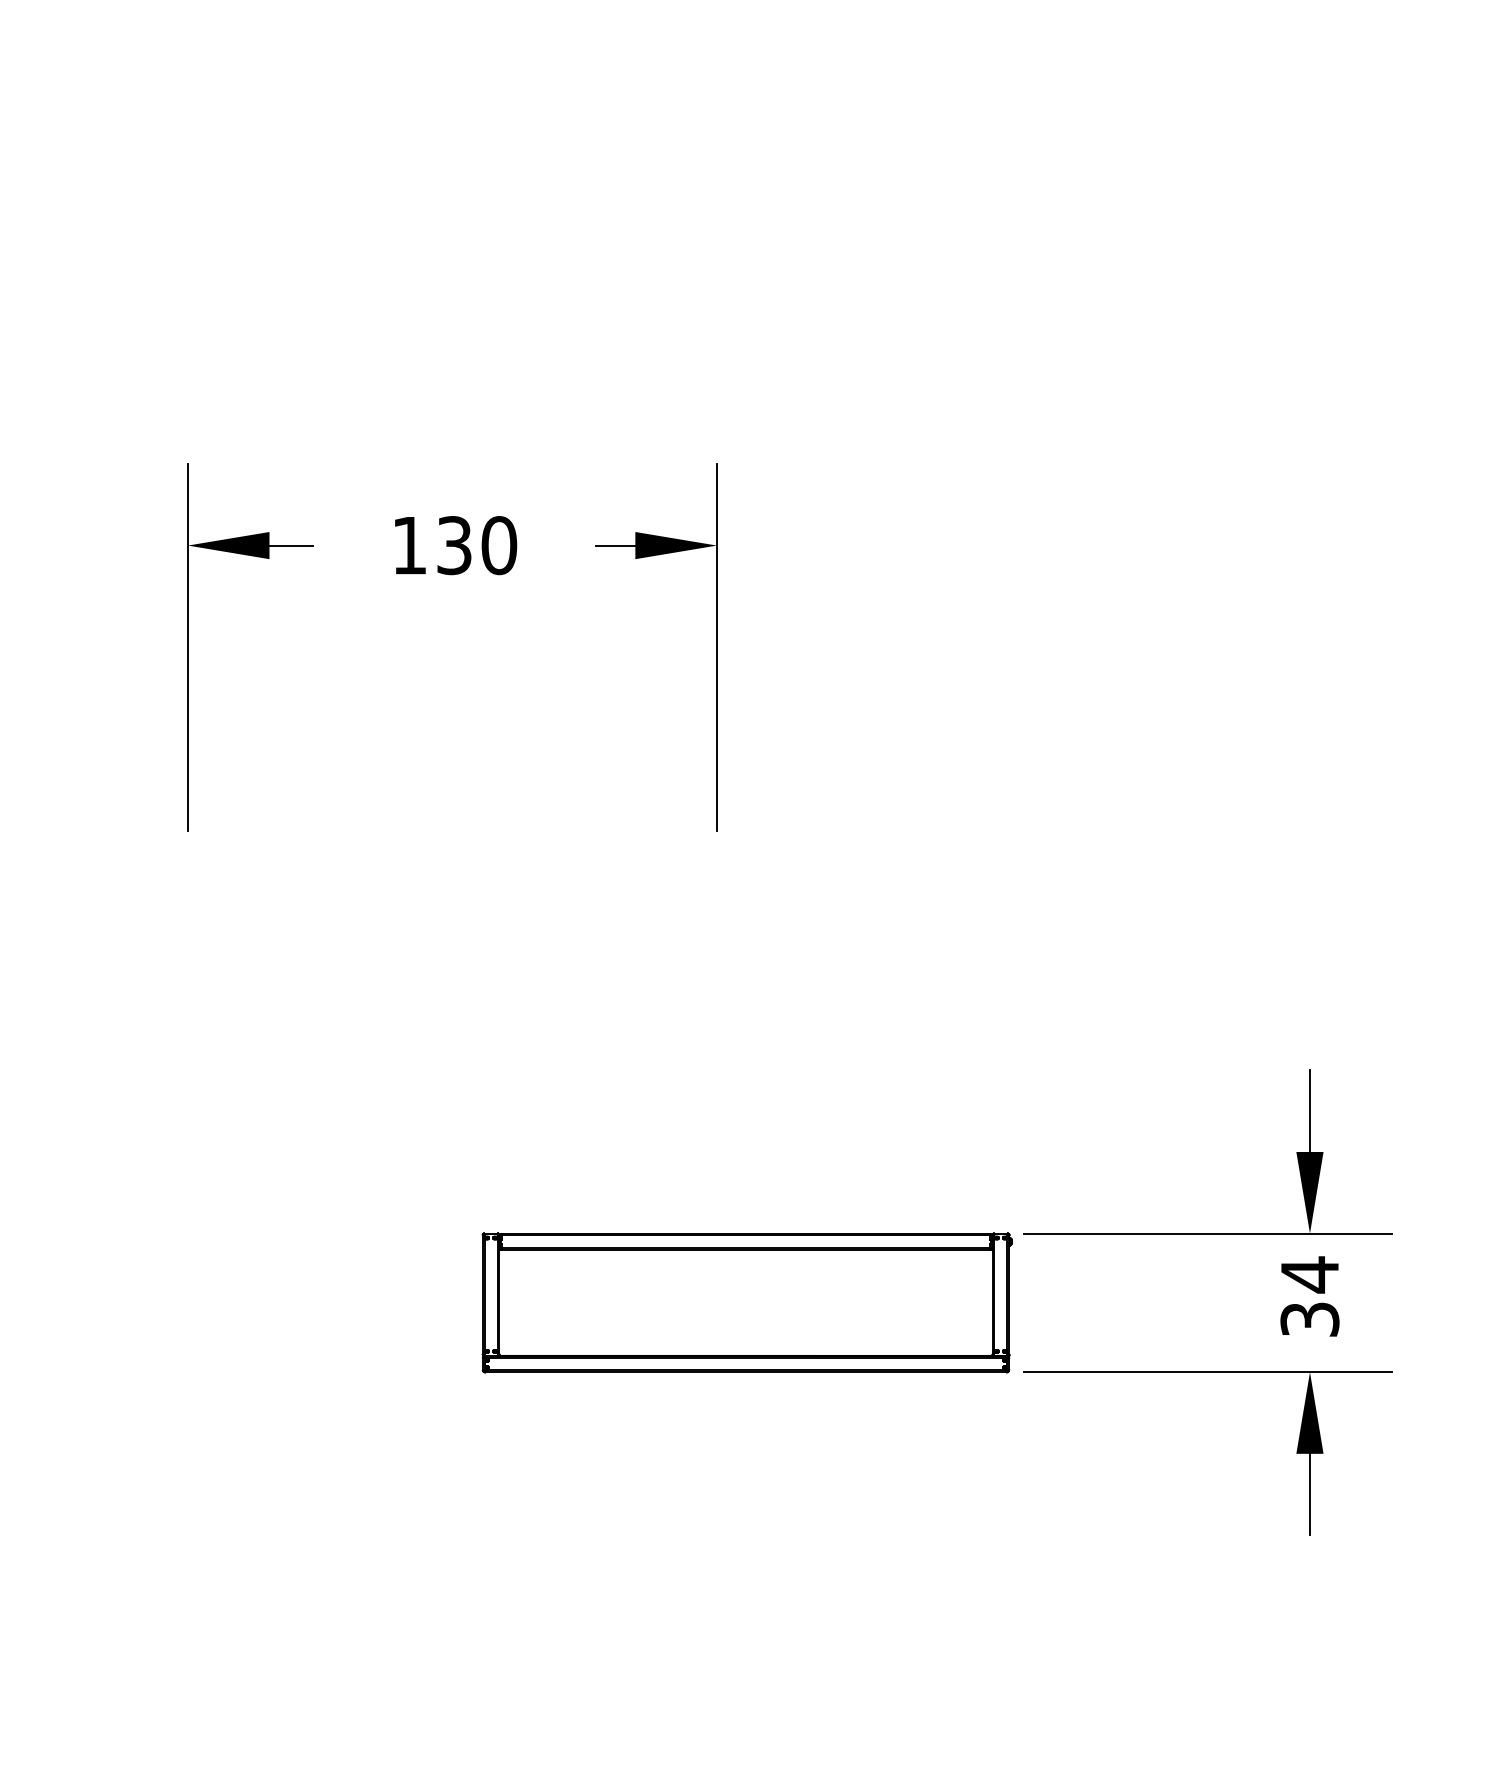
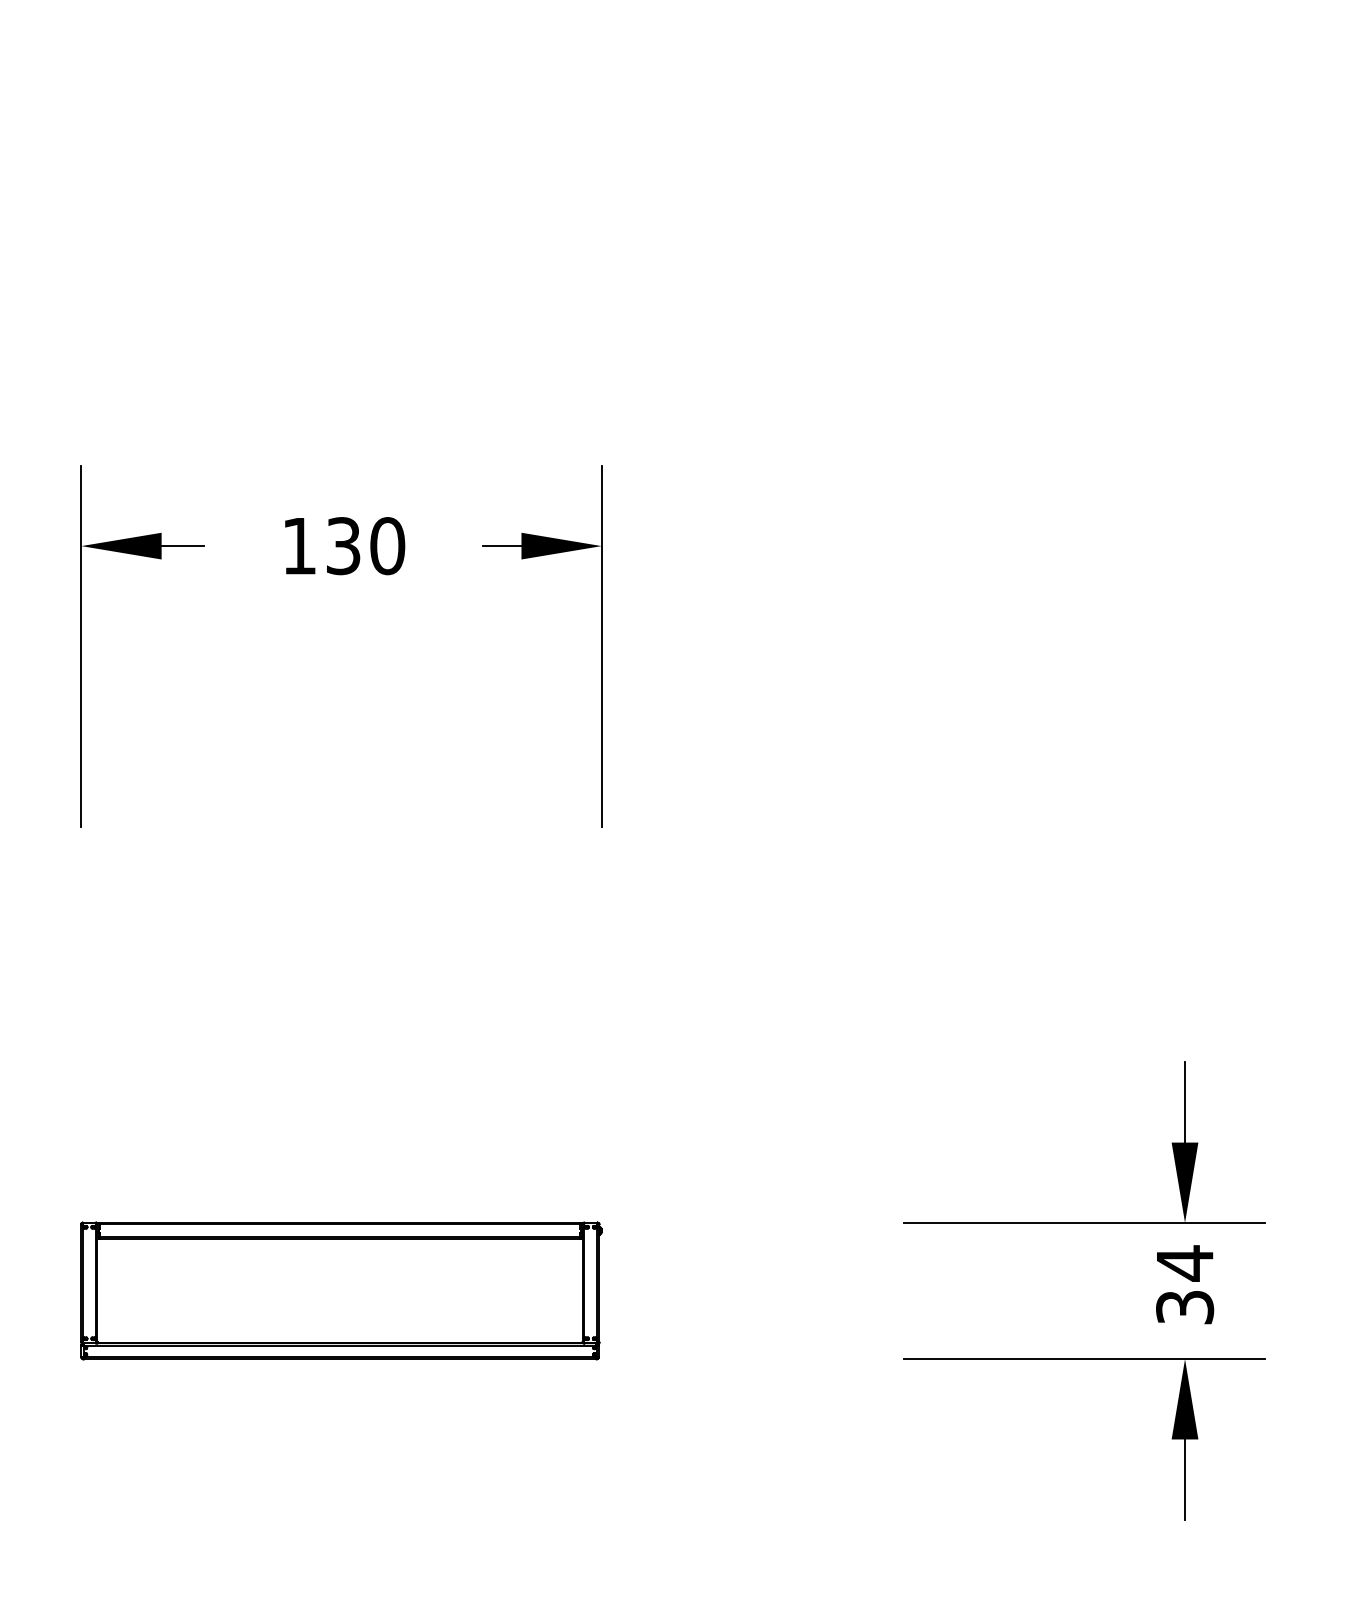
part: (746, 1302) -> (340, 1290), moved

